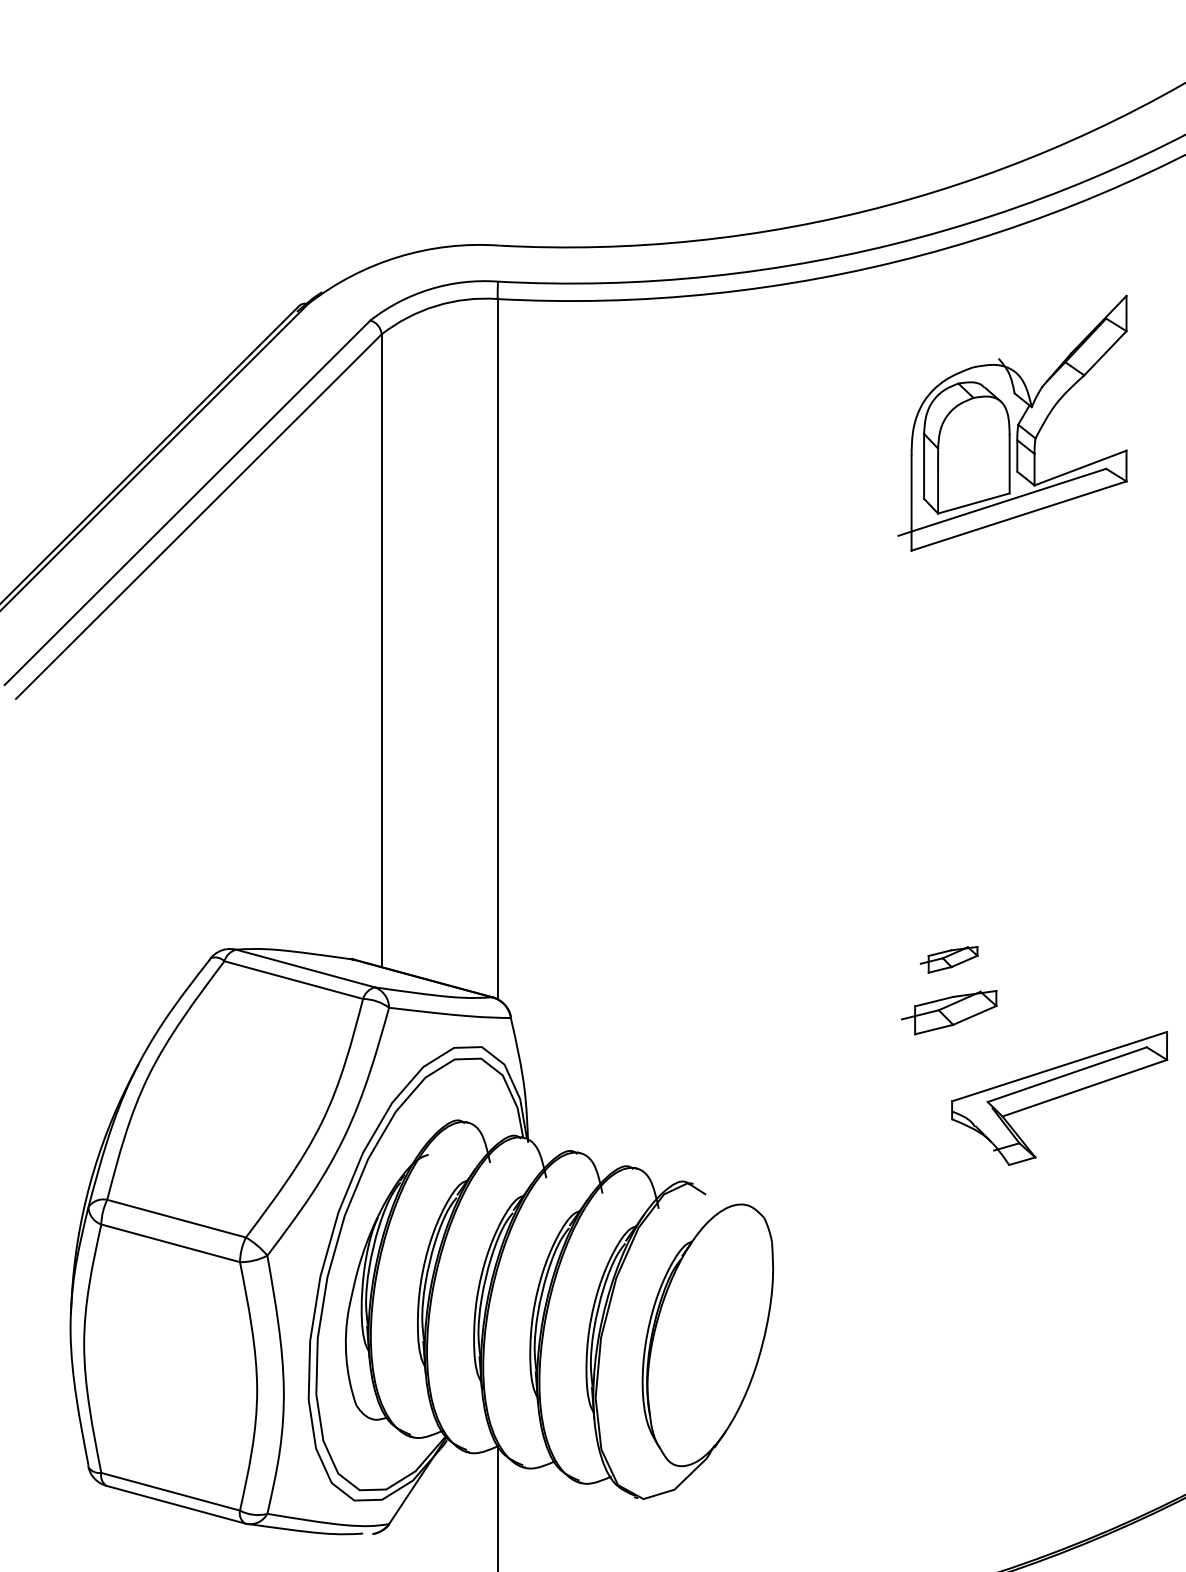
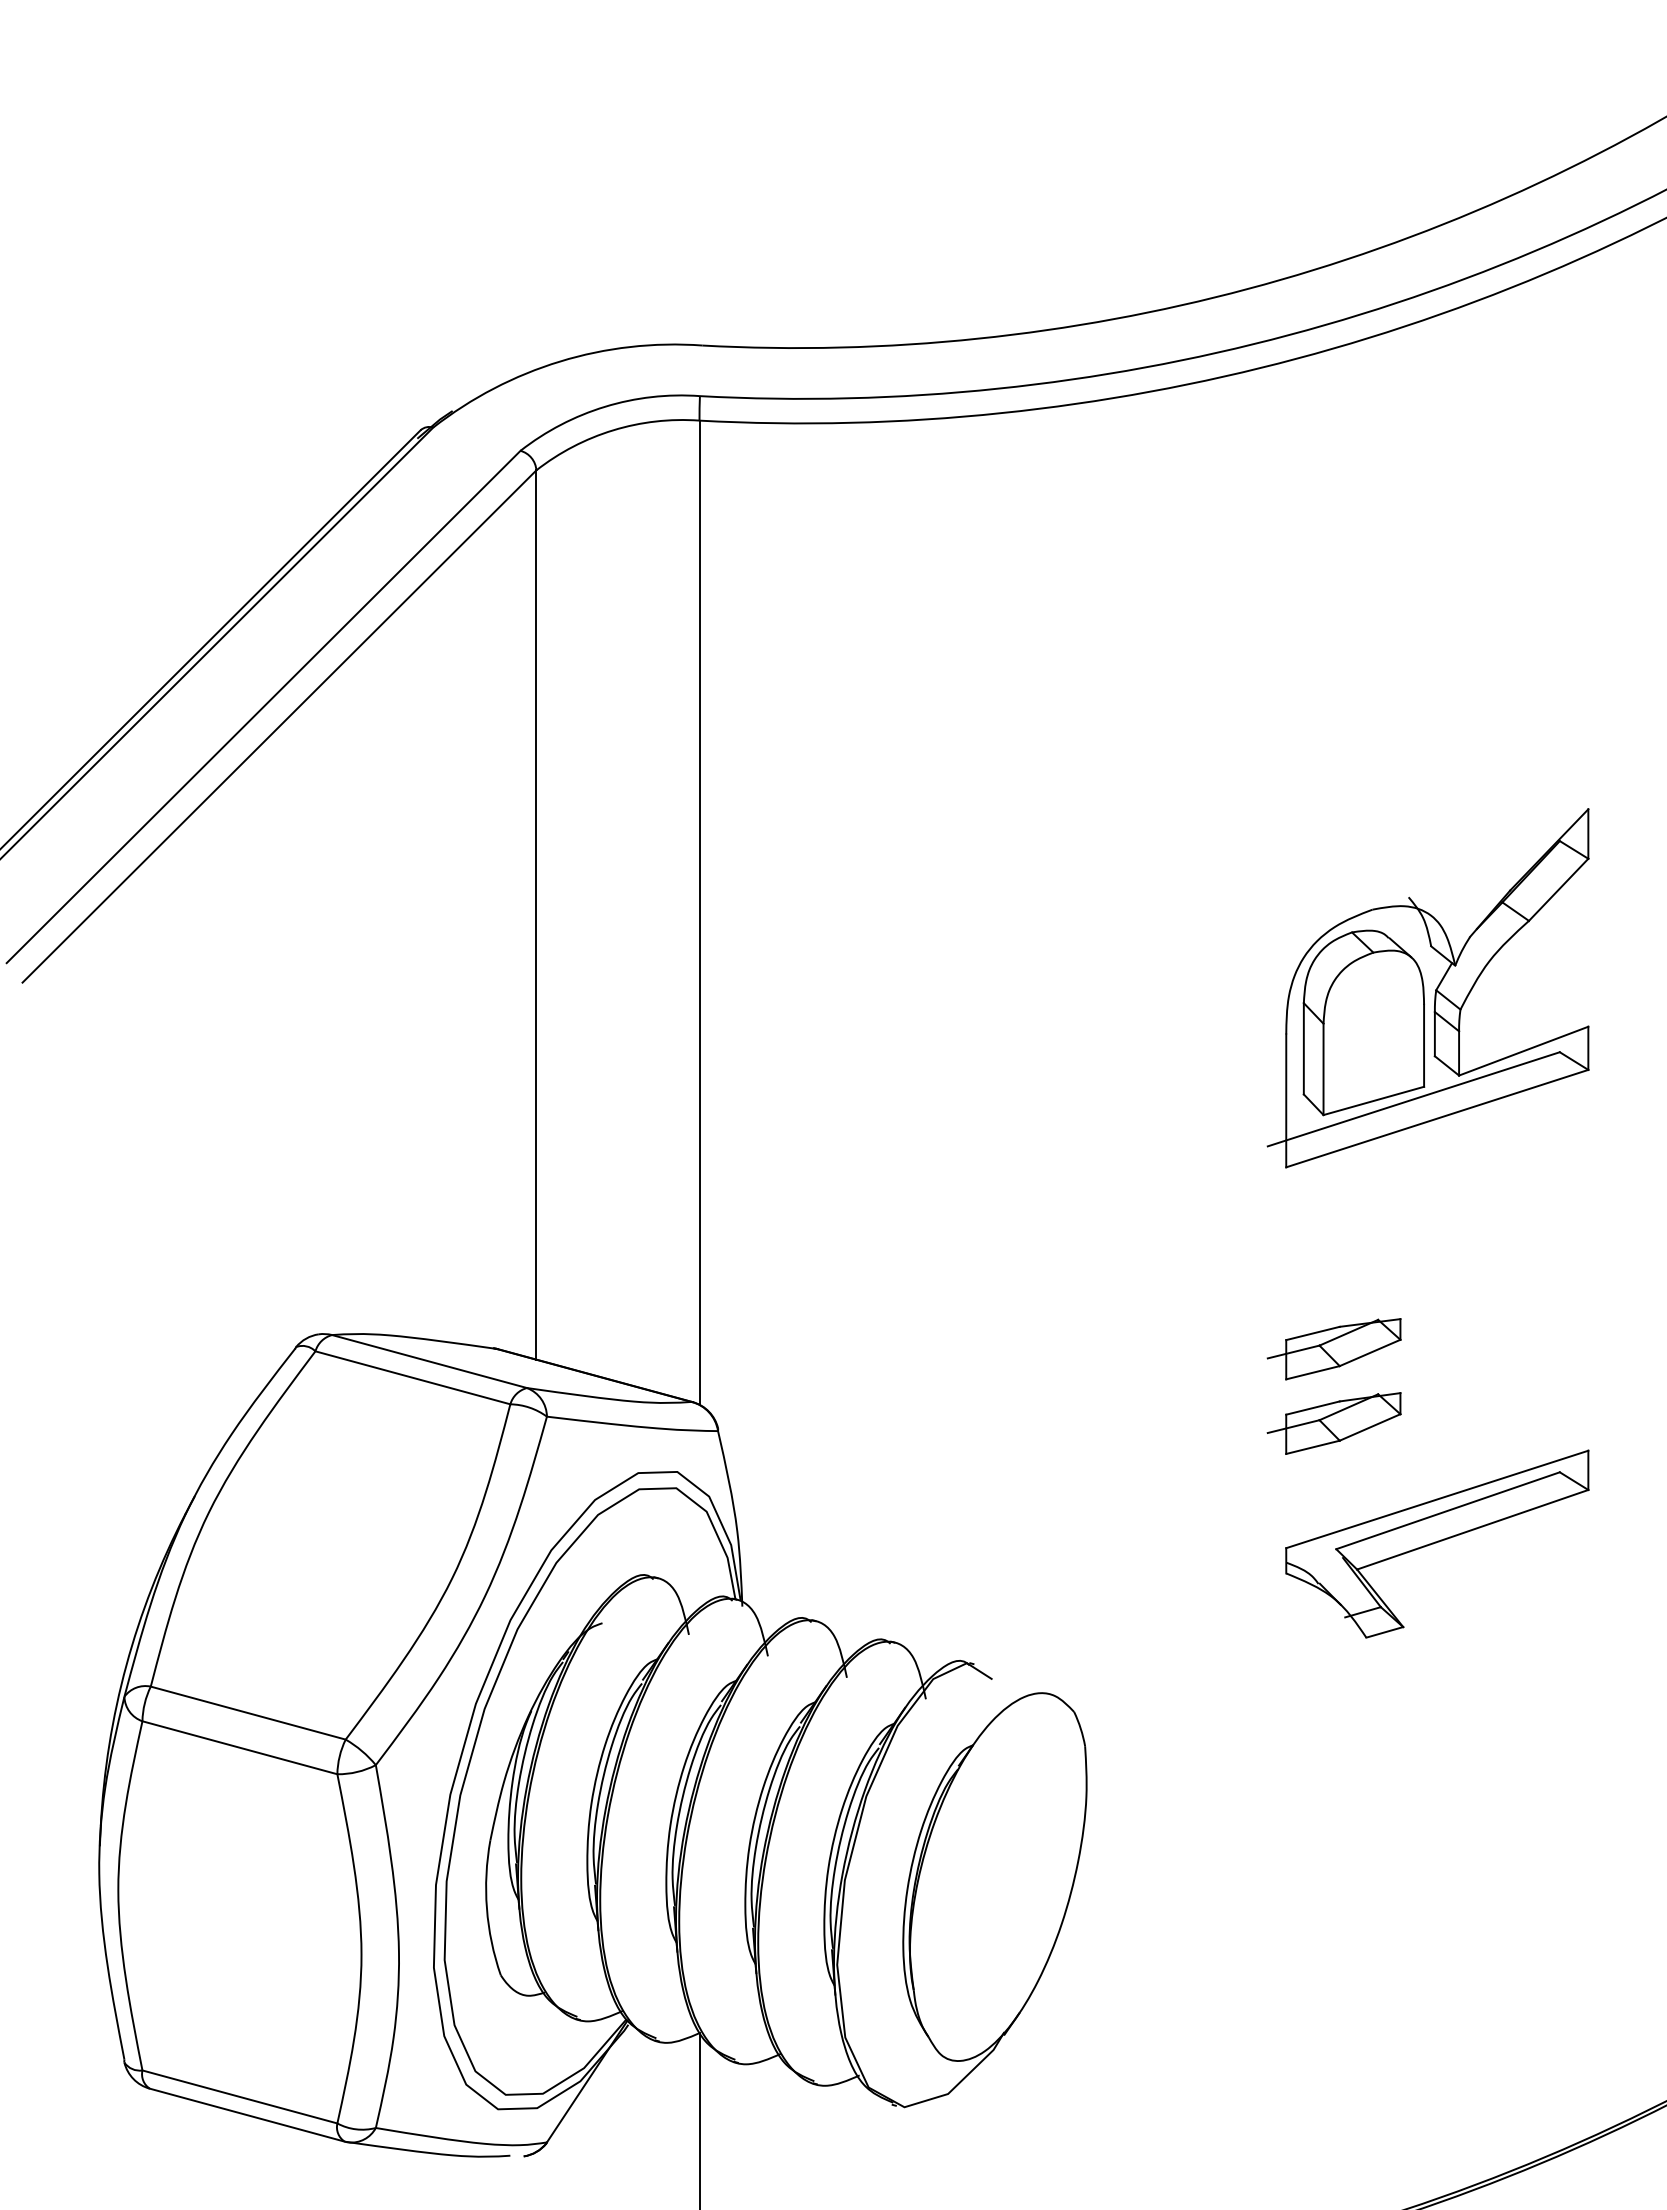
part: (1012, 423) -> (1427, 988), moved
part: (948, 959) -> (1333, 1349), size x1.67
part: (1059, 1097) -> (1437, 1543), moved

